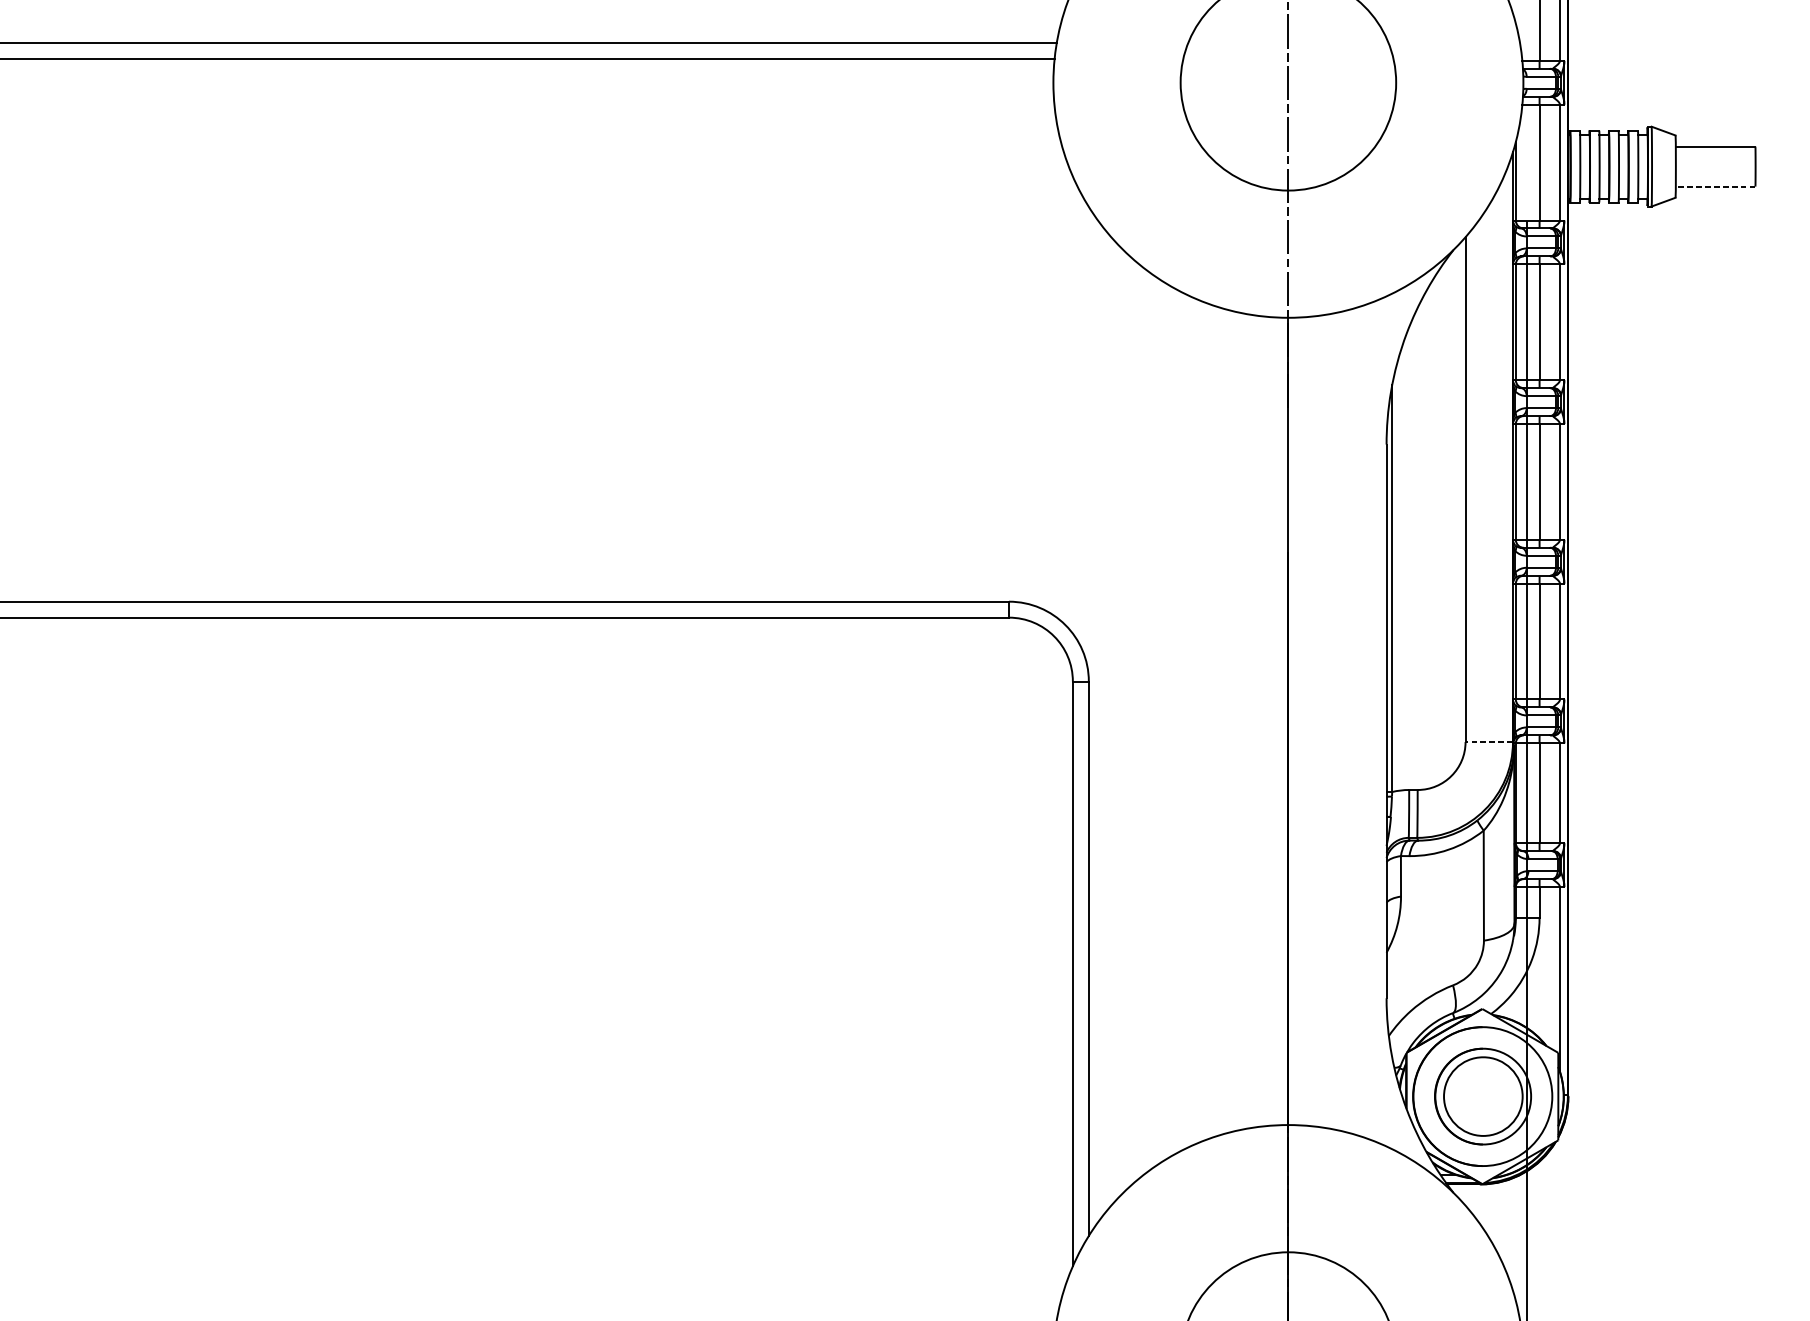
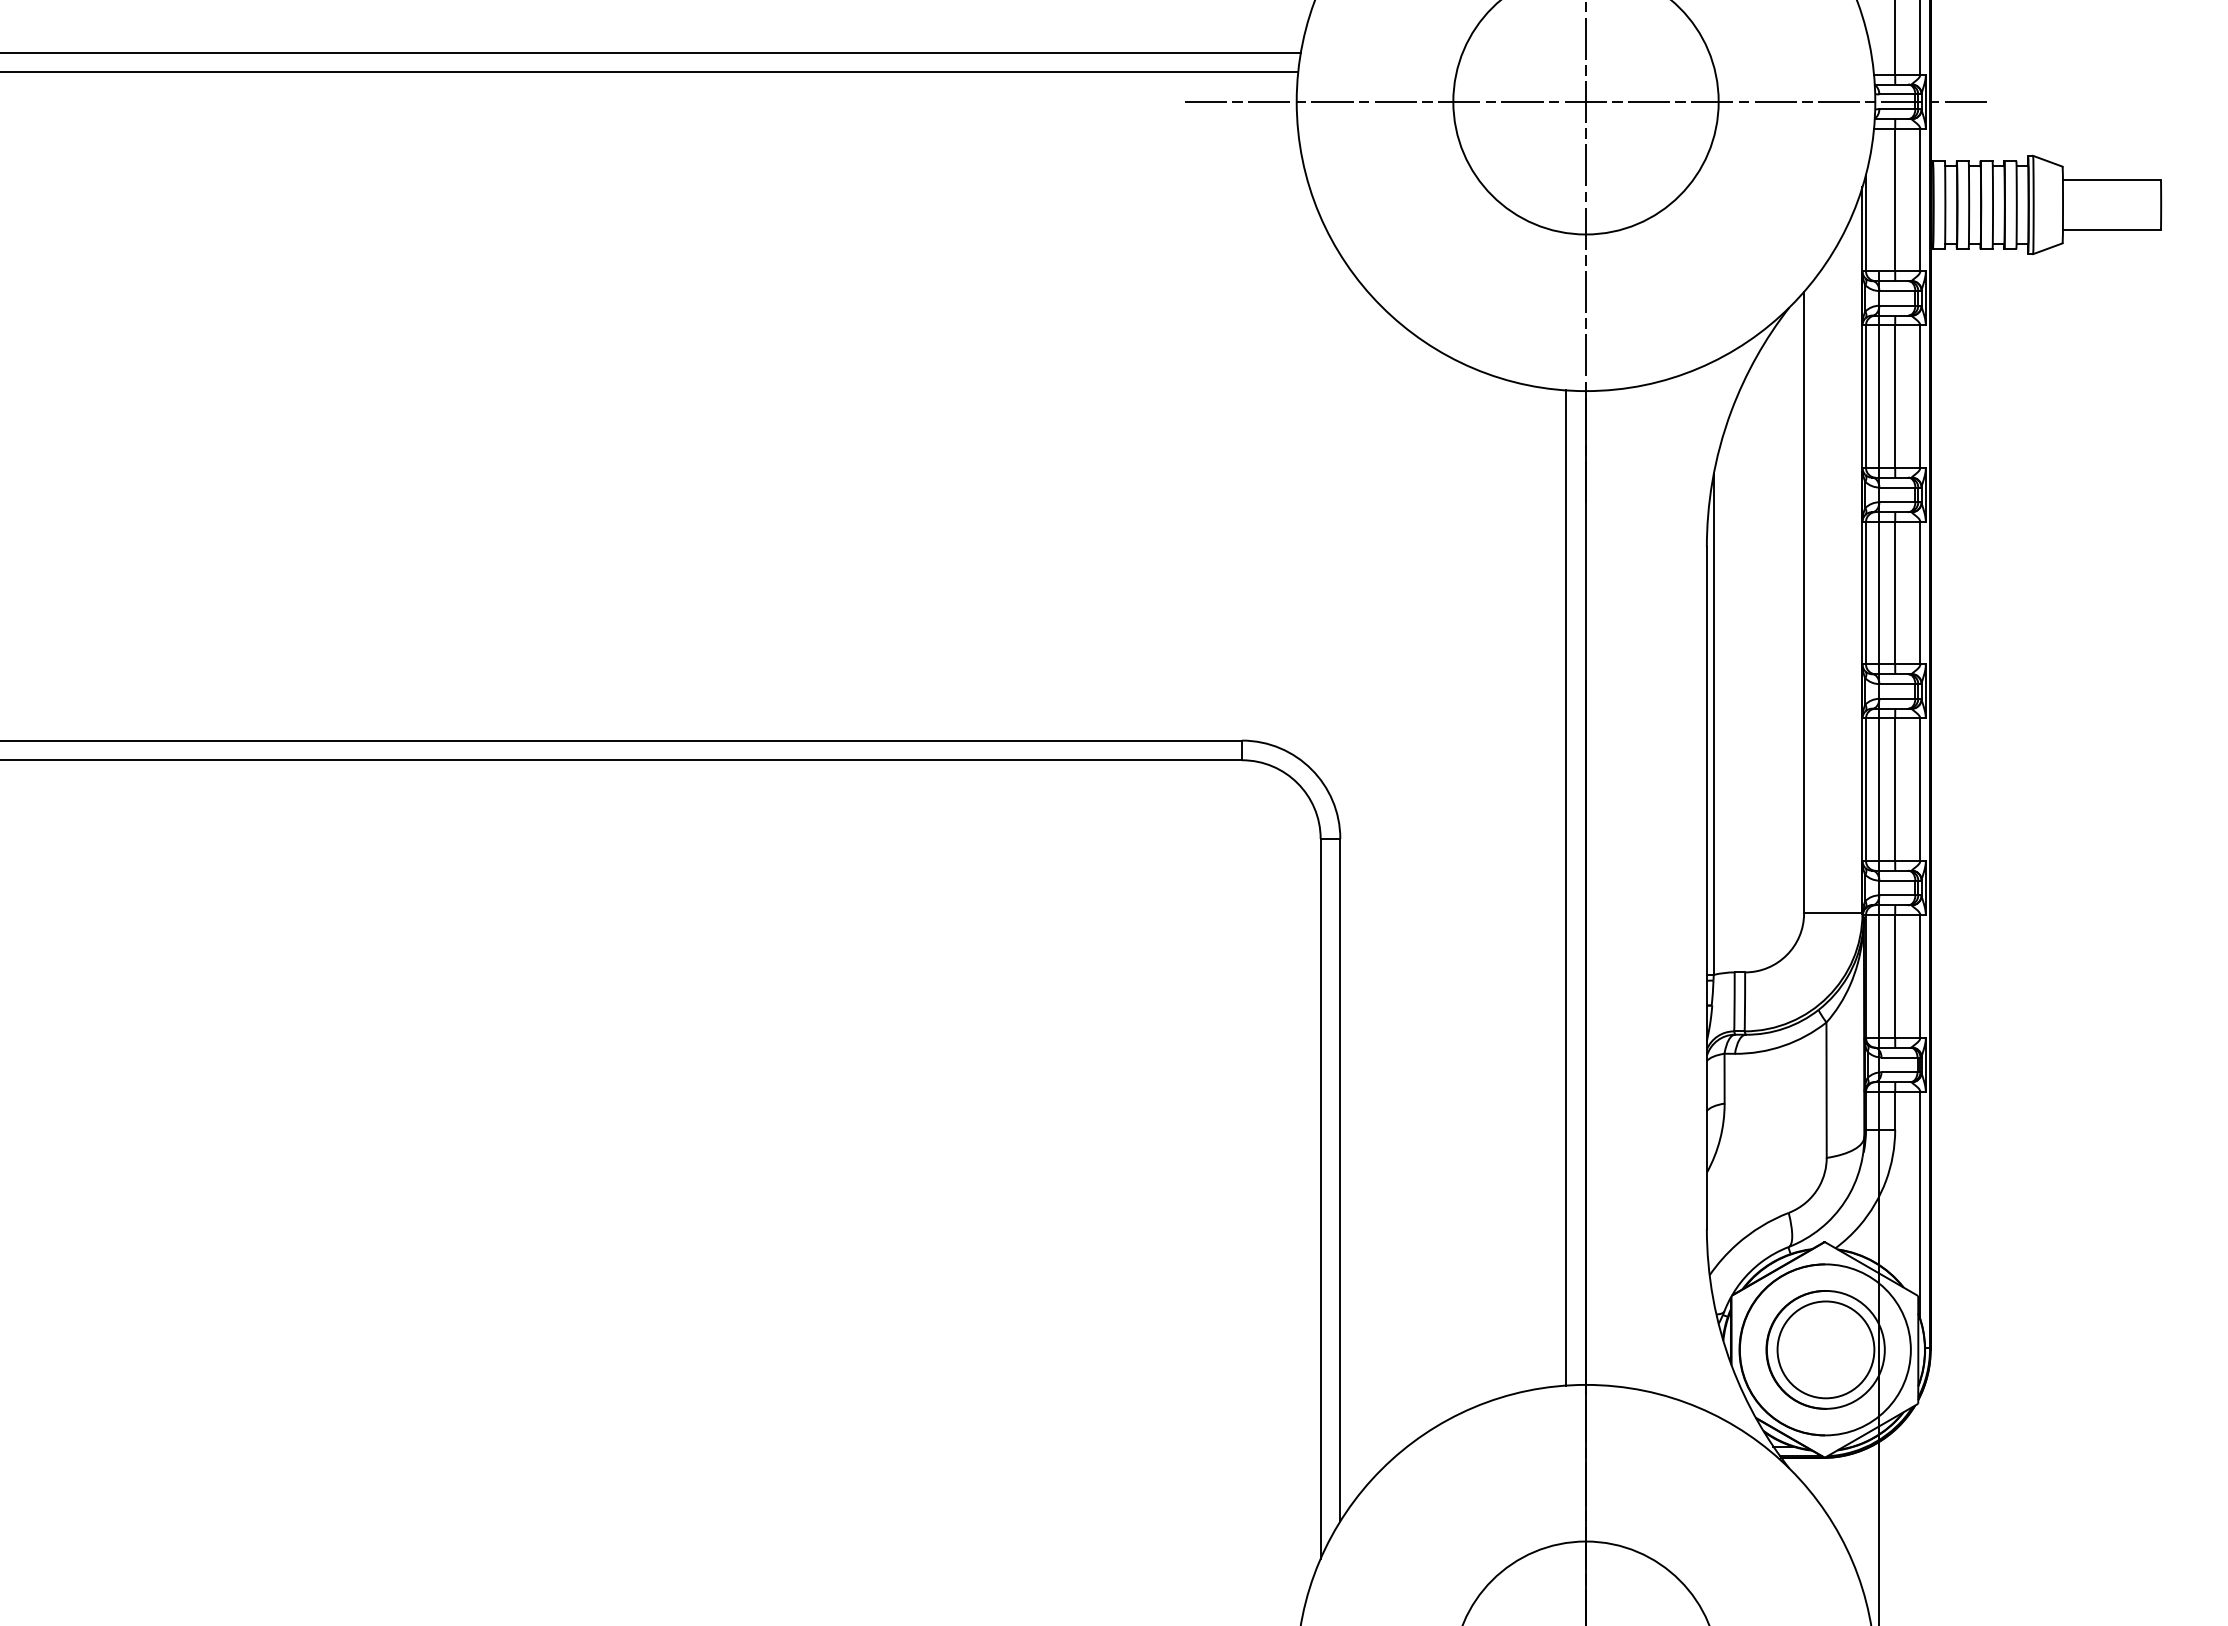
line: (1287, 82) -> (1585, 101), added
line: (1715, 186) -> (2111, 229), dashed -> solid
line: (1272, 721) -> (1566, 887), added
line: (1488, 742) -> (1832, 913), dashed -> solid

